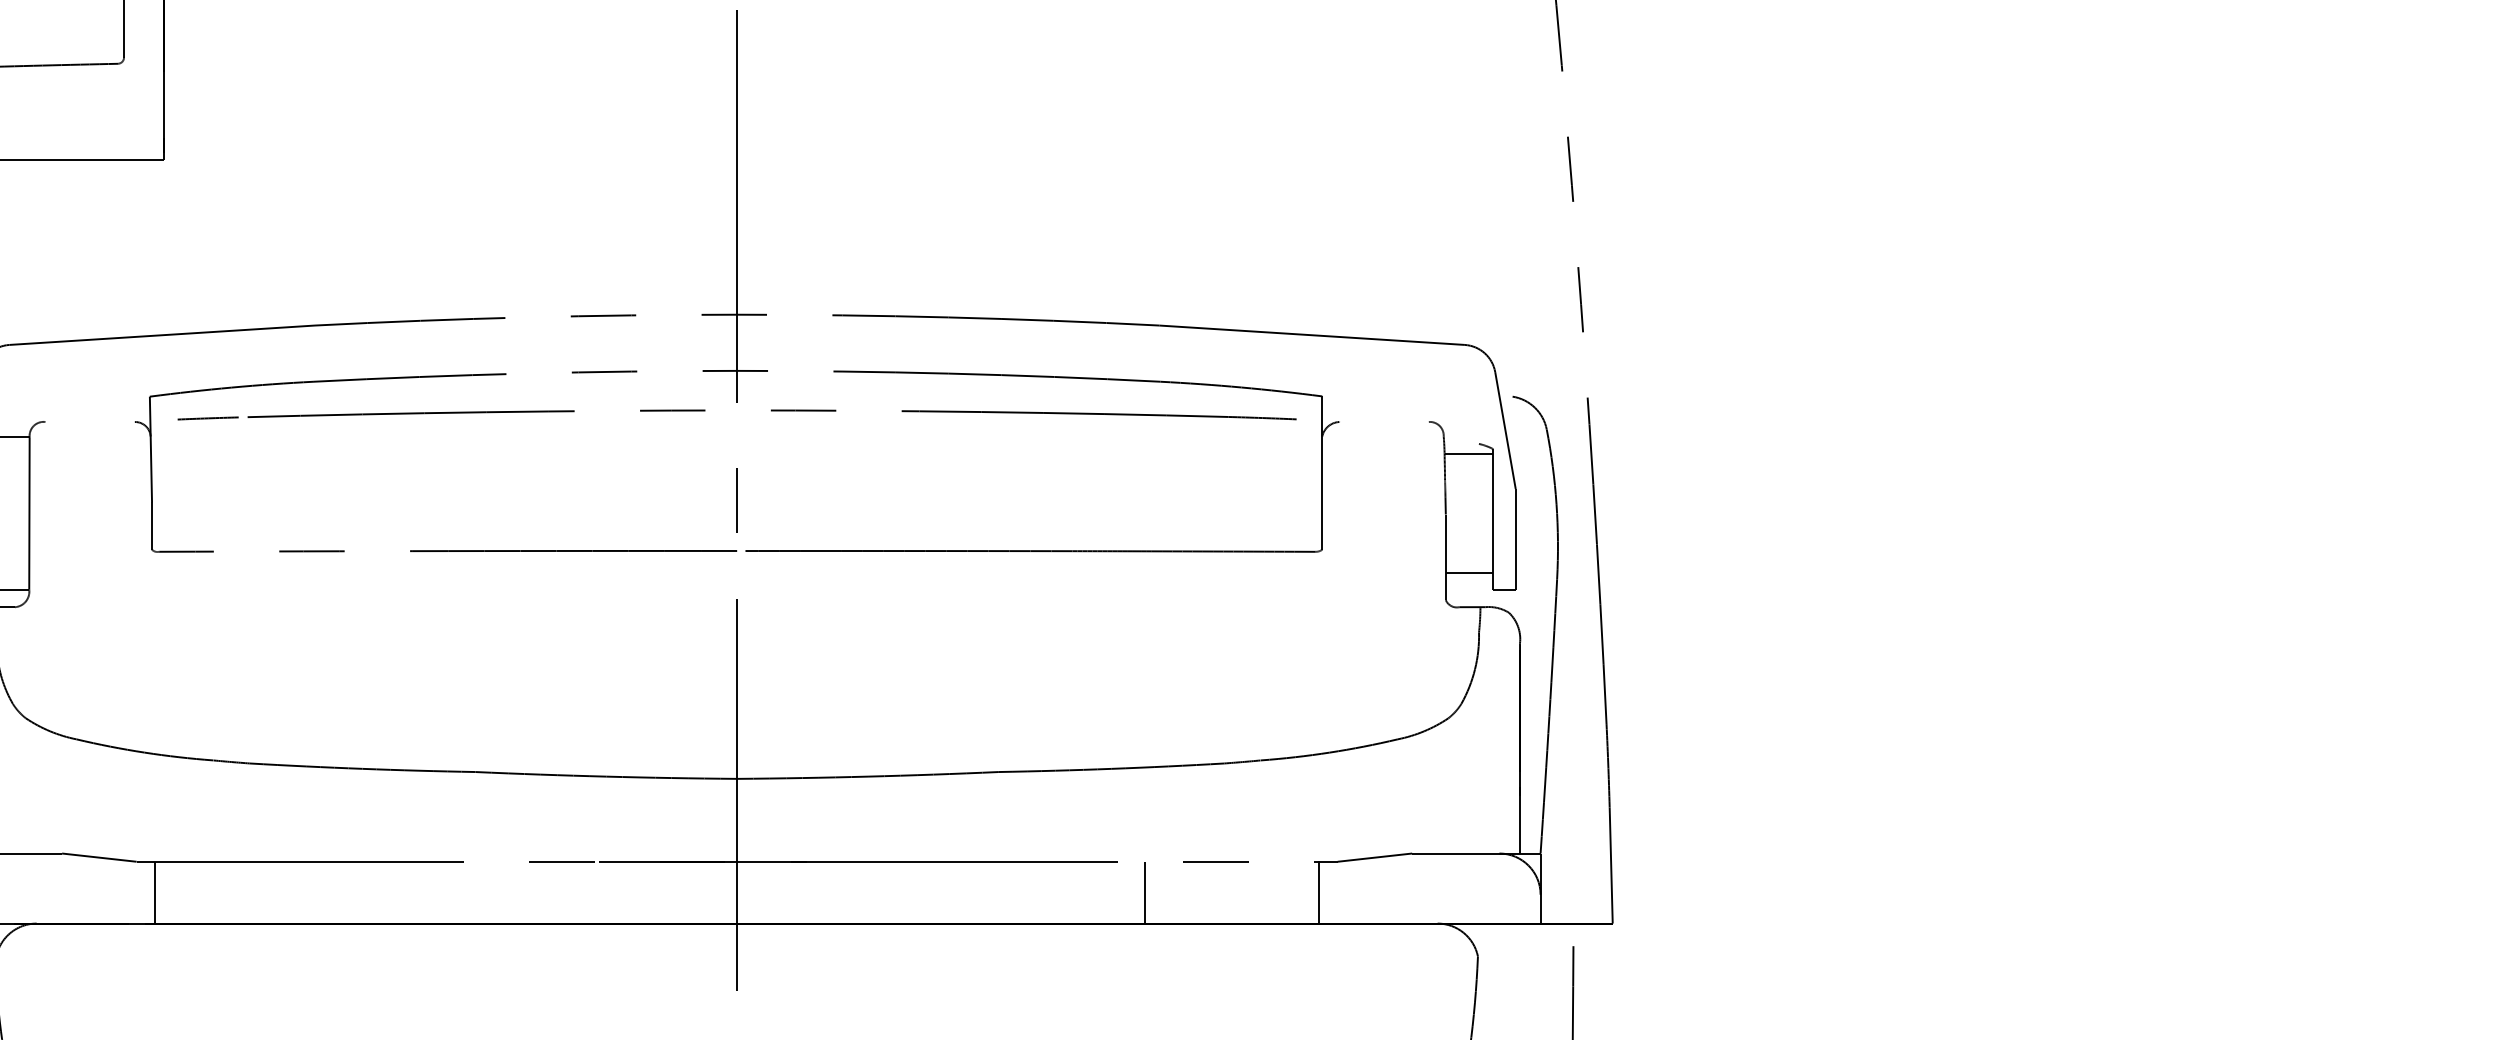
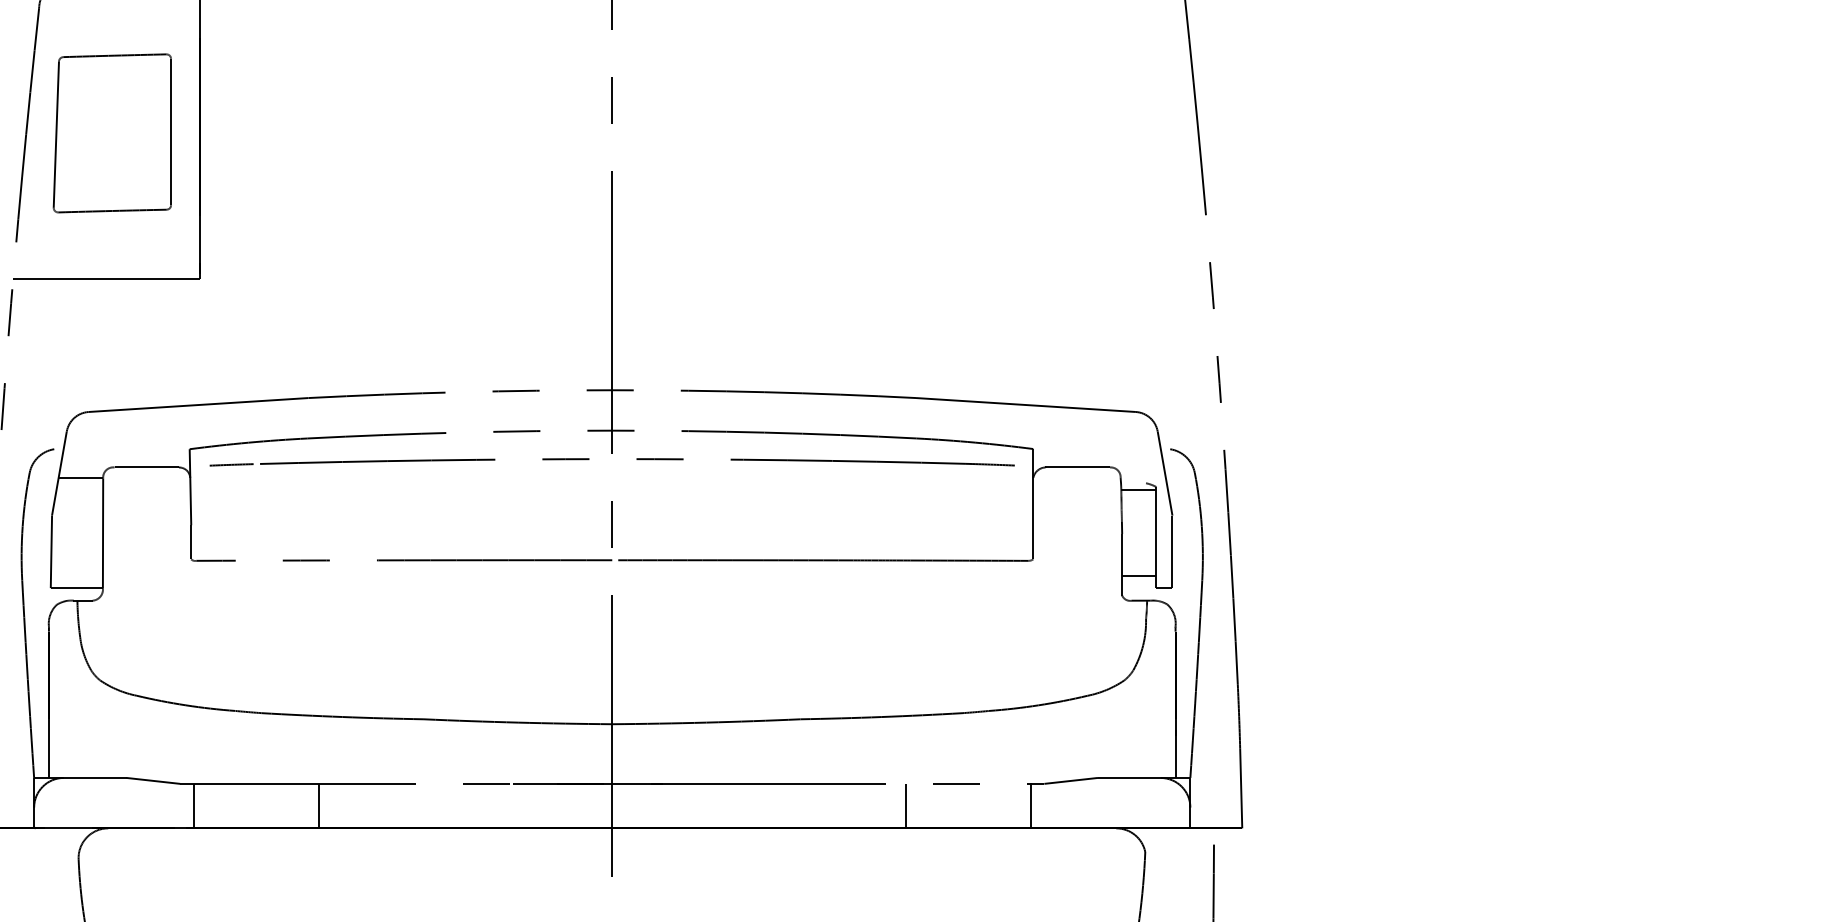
line: (89, 422) -> (146, 467), added
line: (1383, 422) -> (1077, 467), added
line: (328, 891) -> (318, 805), added

